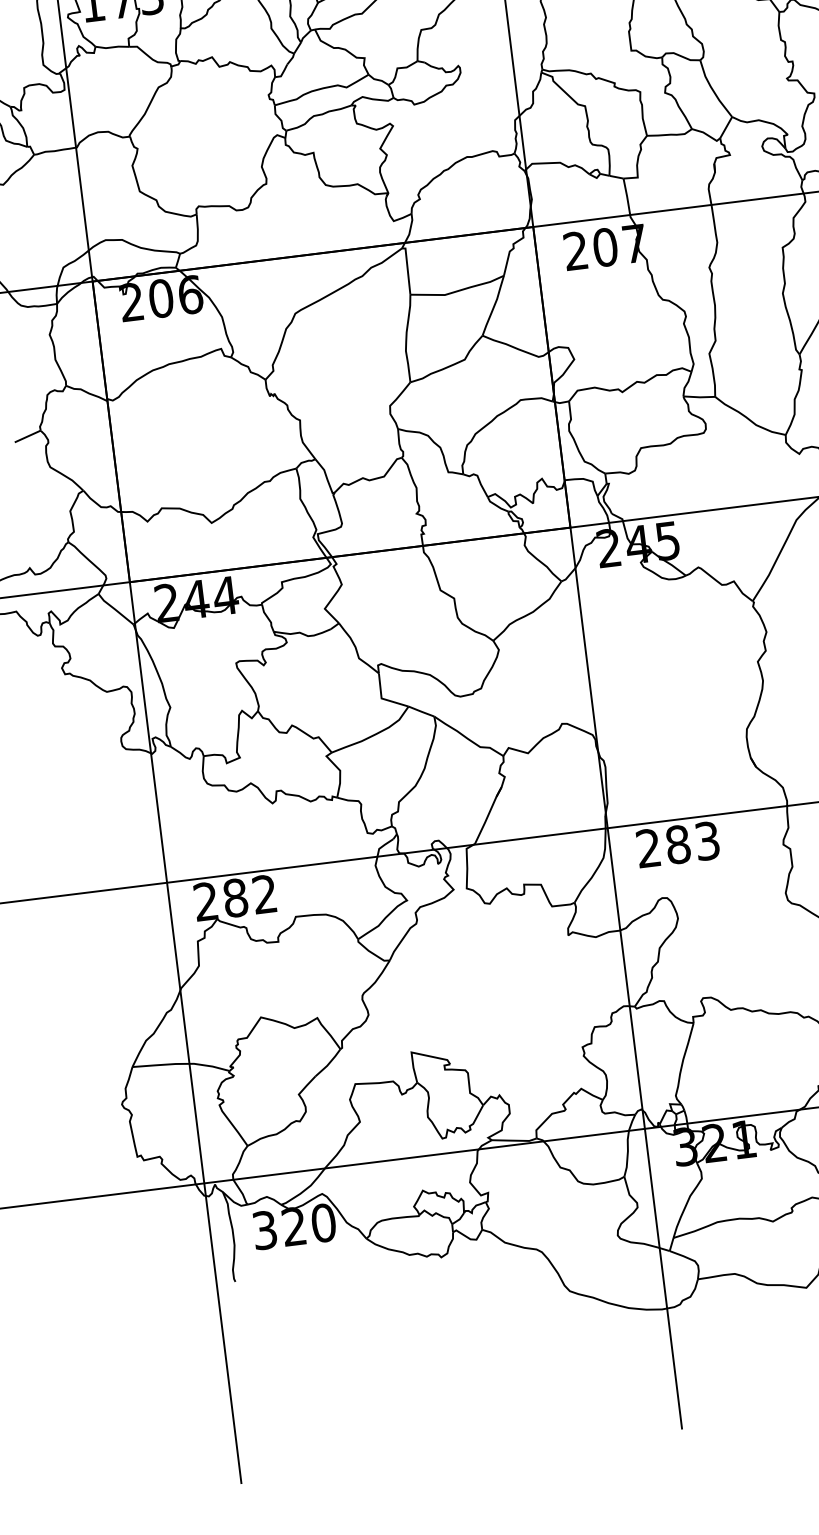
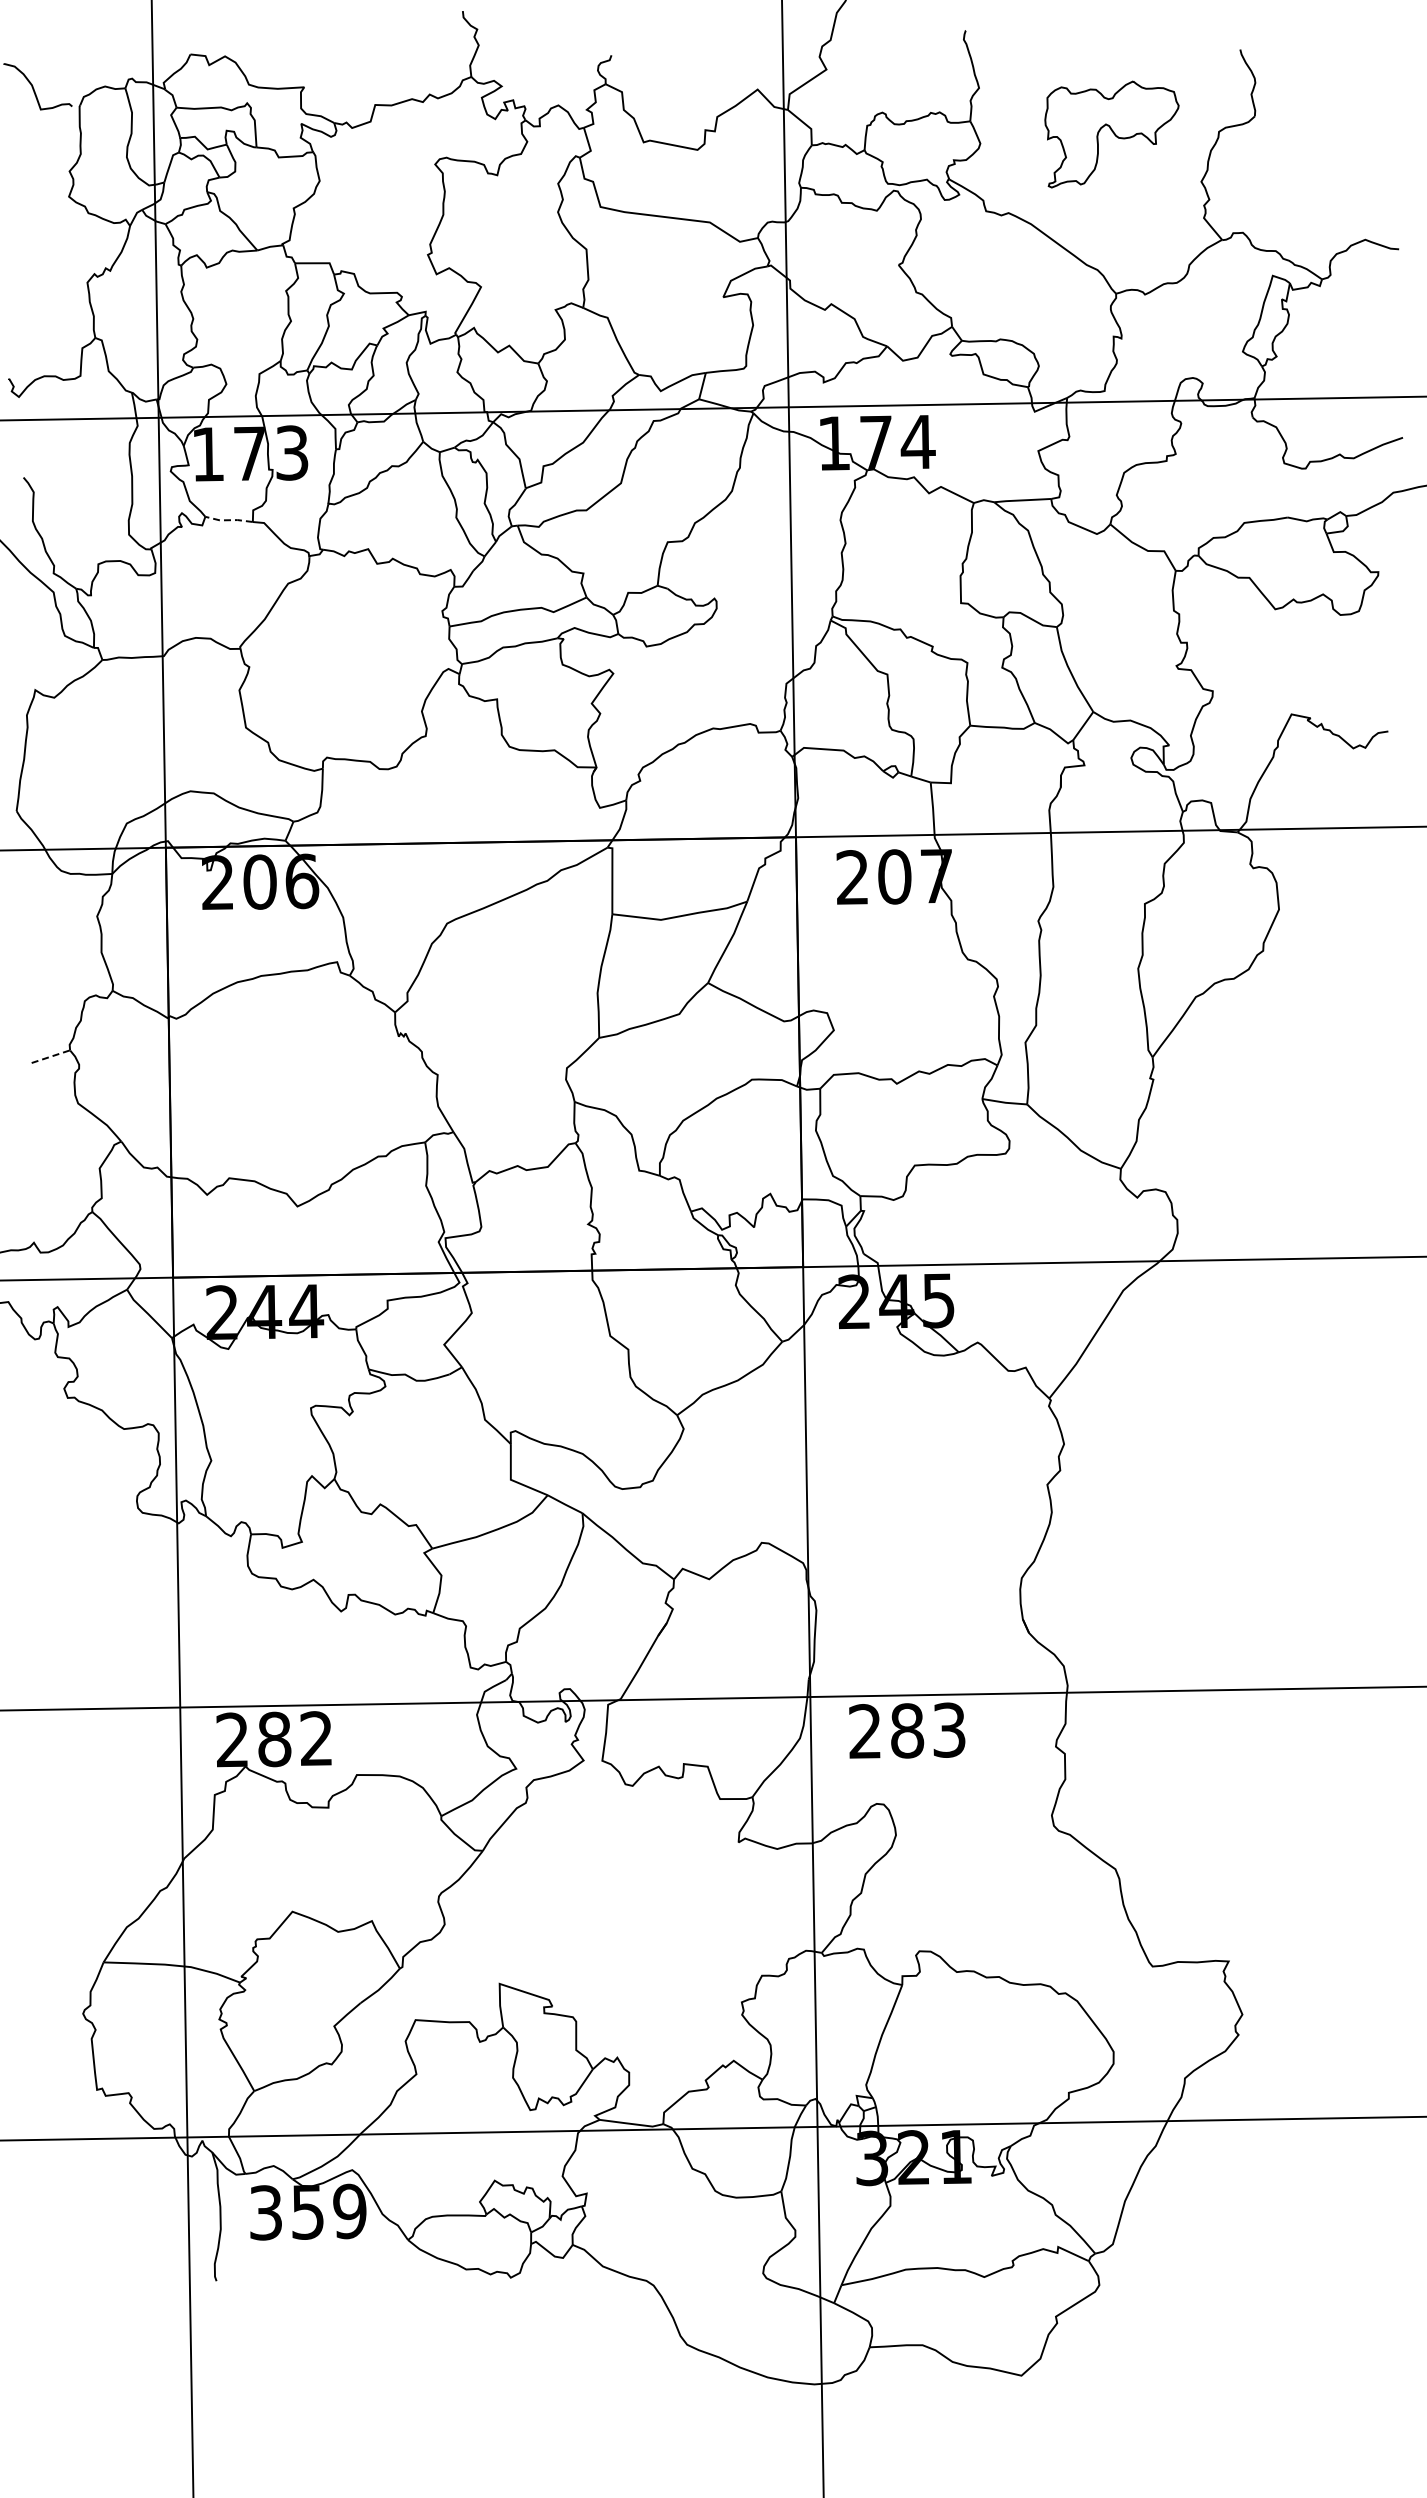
line: (112, 47) -> (228, 520), solid -> dashed
line: (28, 436) -> (51, 1056), solid -> dashed
text: (308, 1224) -> (328, 2211), 320 -> 359

